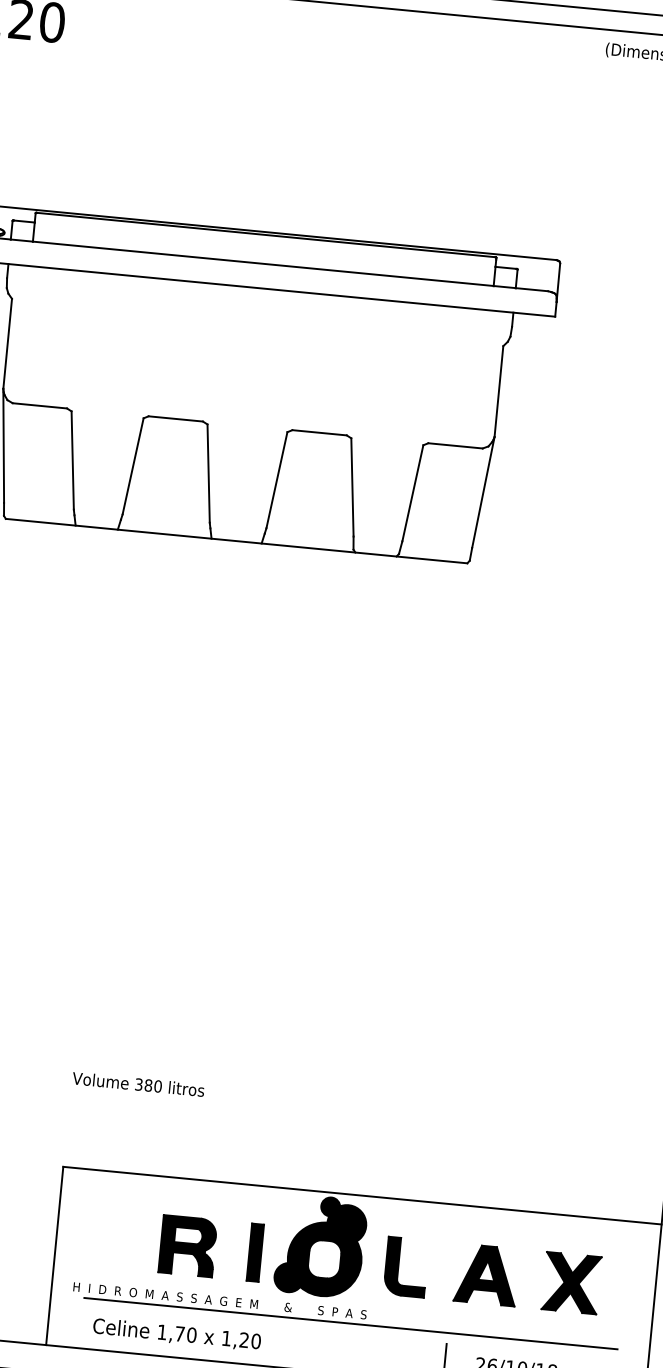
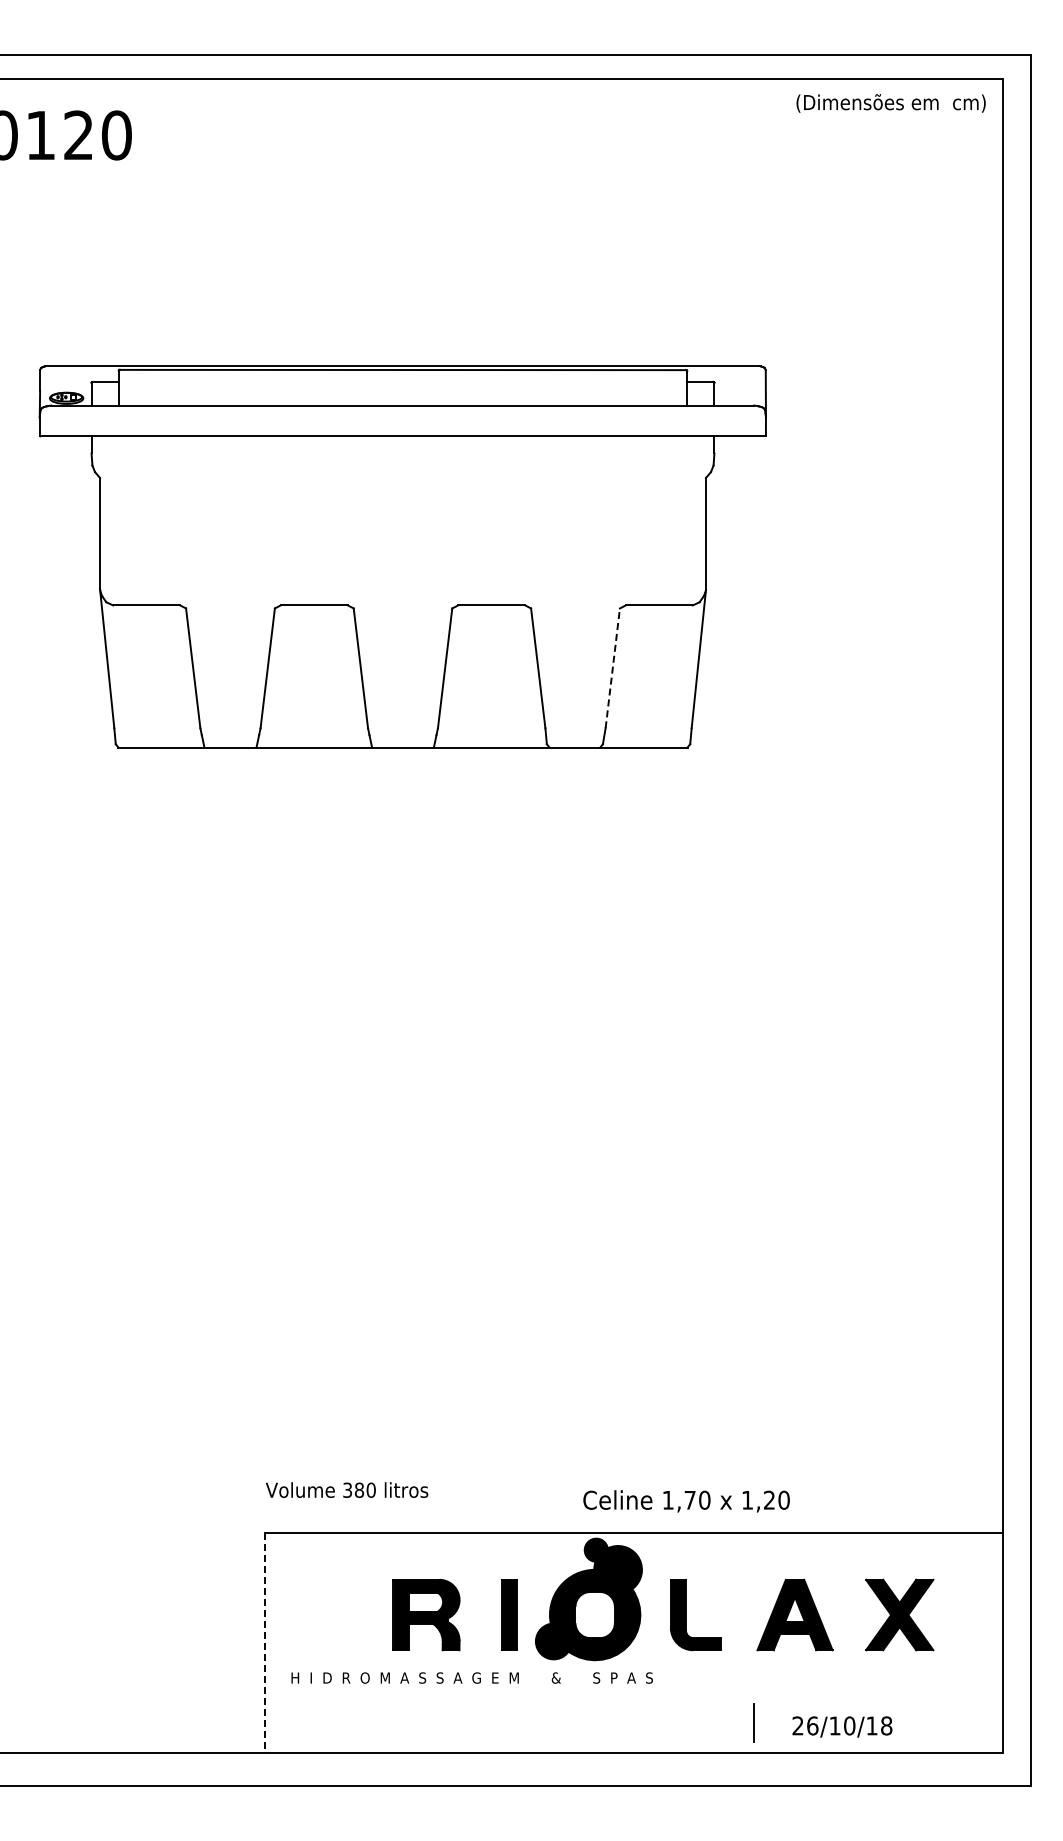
line: (412, 492) -> (612, 667), solid -> dashed
text: (138, 1083) -> (347, 1489), moved
line: (54, 1255) -> (264, 1642), solid -> dashed
line: (350, 1323) -> (634, 1690), removed
text: (176, 1334) -> (686, 1501), moved

